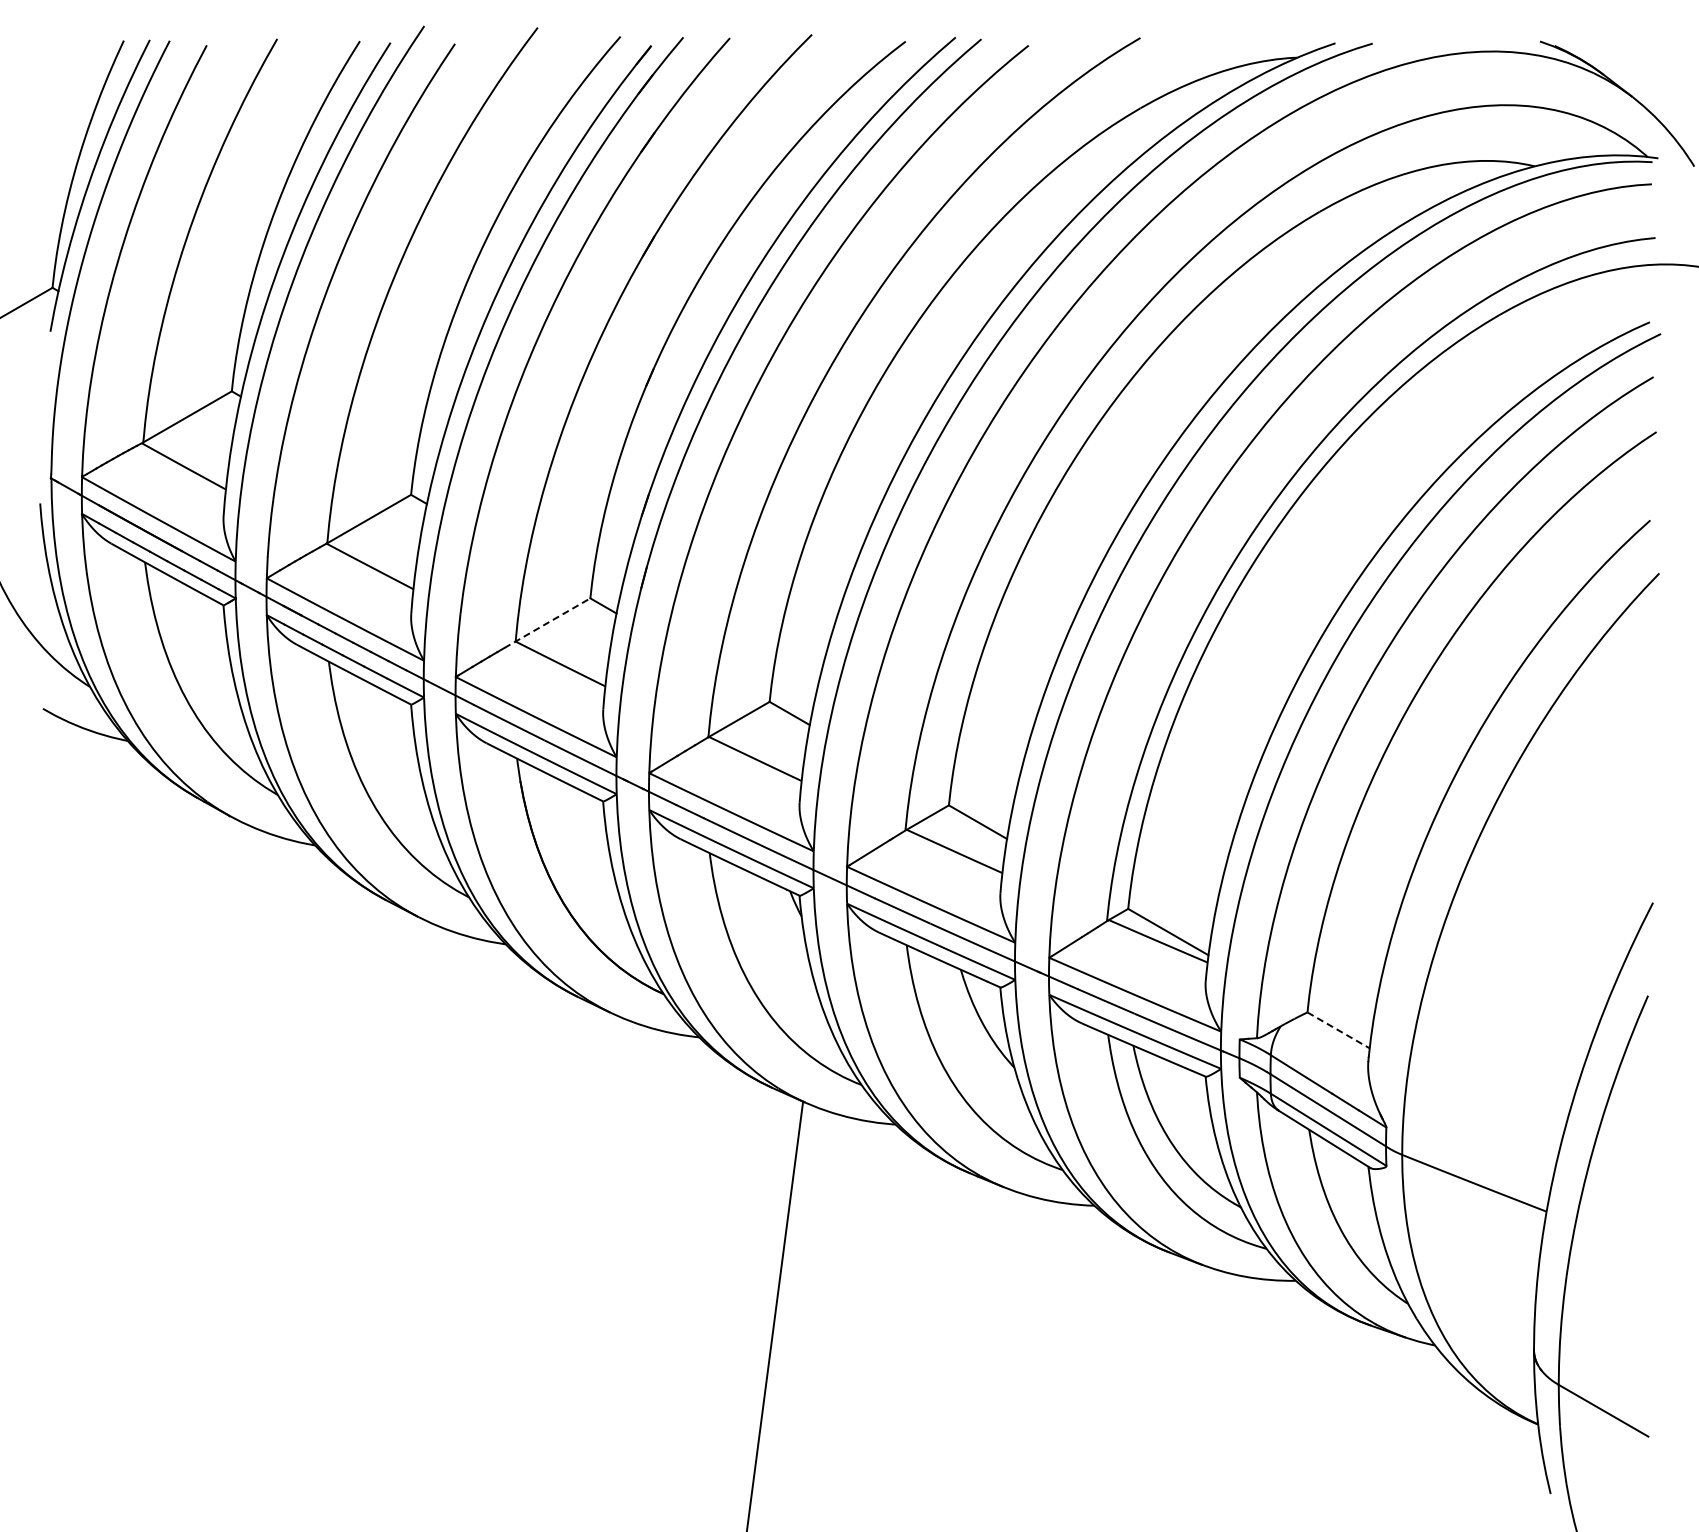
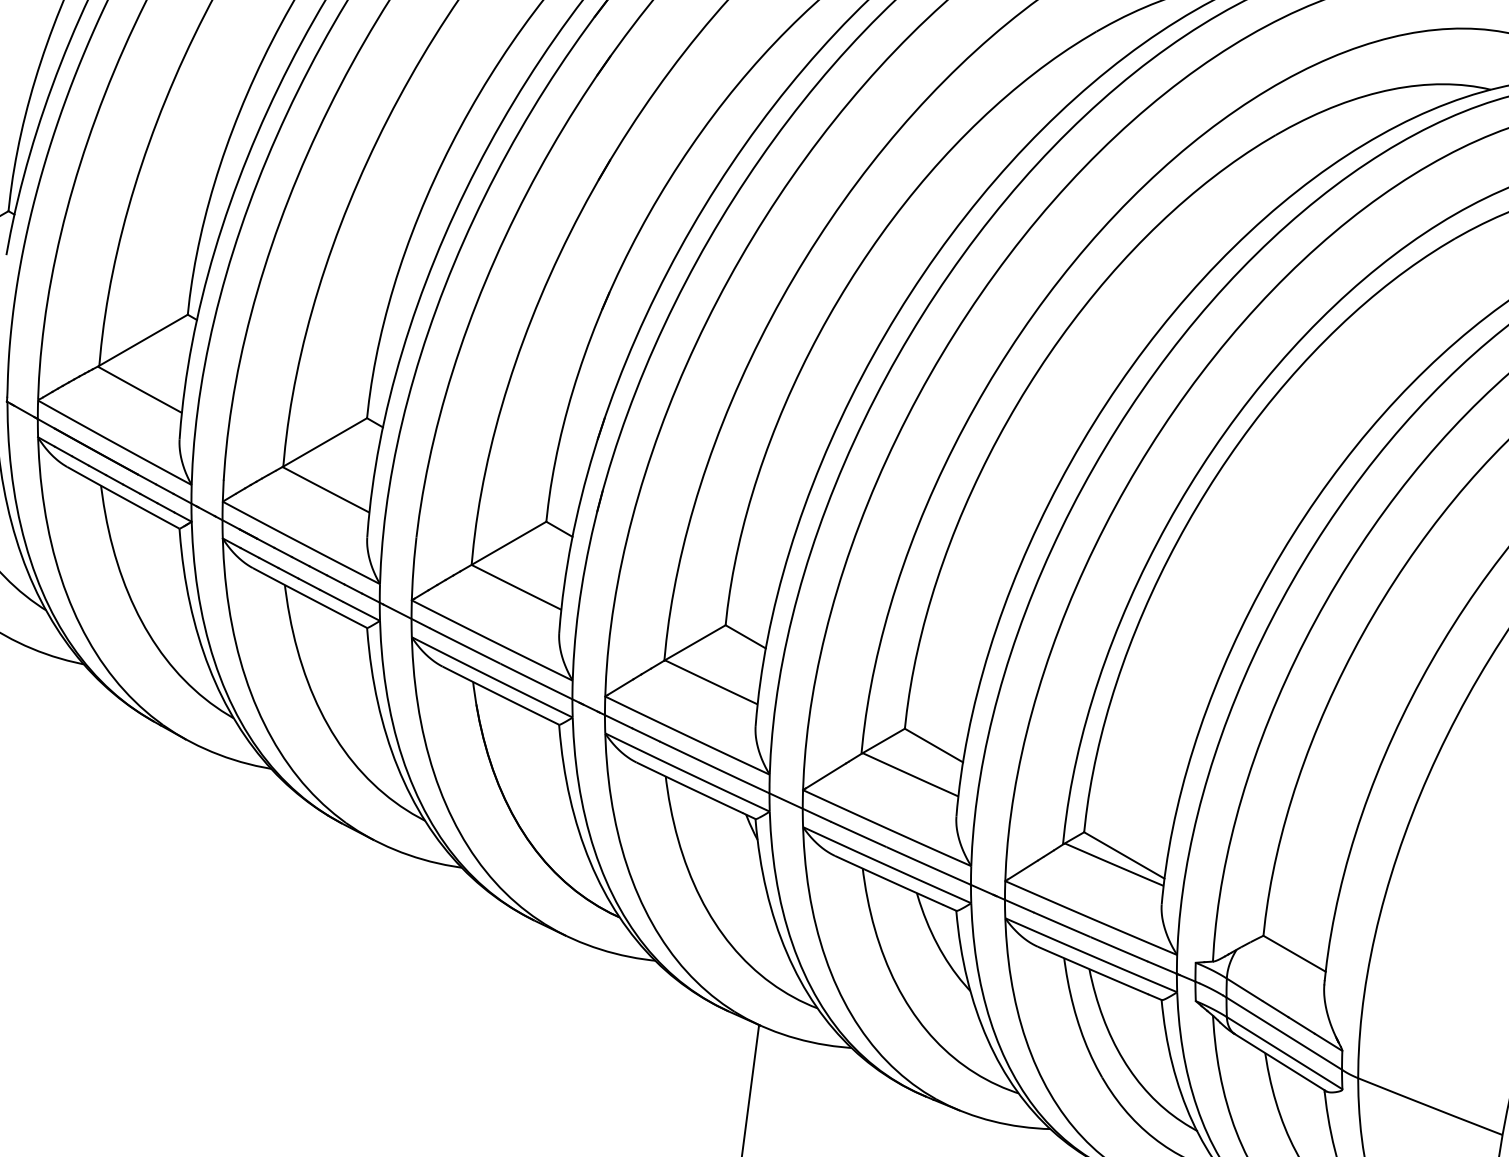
line: (547, 623) -> (503, 546), dashed -> solid
line: (1338, 1030) -> (1294, 953), dashed -> solid

